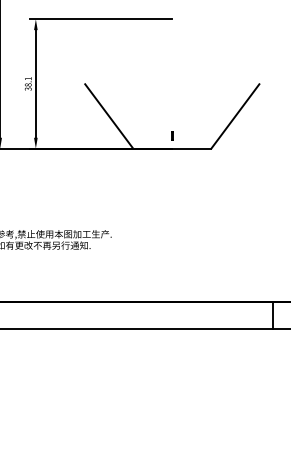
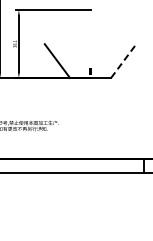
line: (234, 115) -> (123, 60), solid -> dashed

